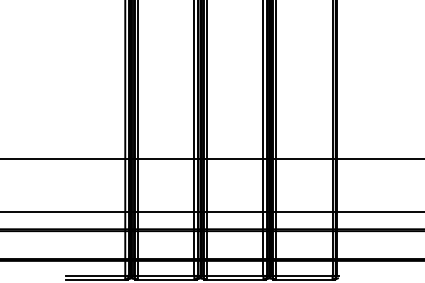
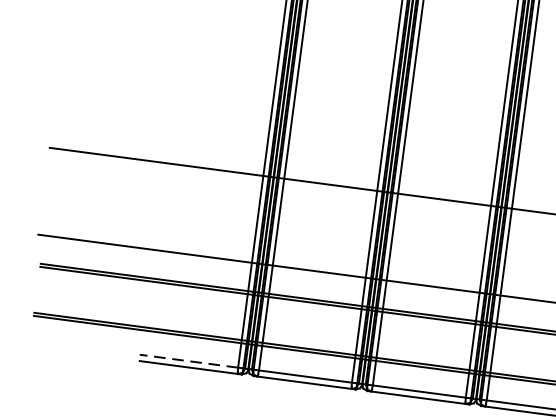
line: (95, 275) -> (189, 360), solid -> dashed

